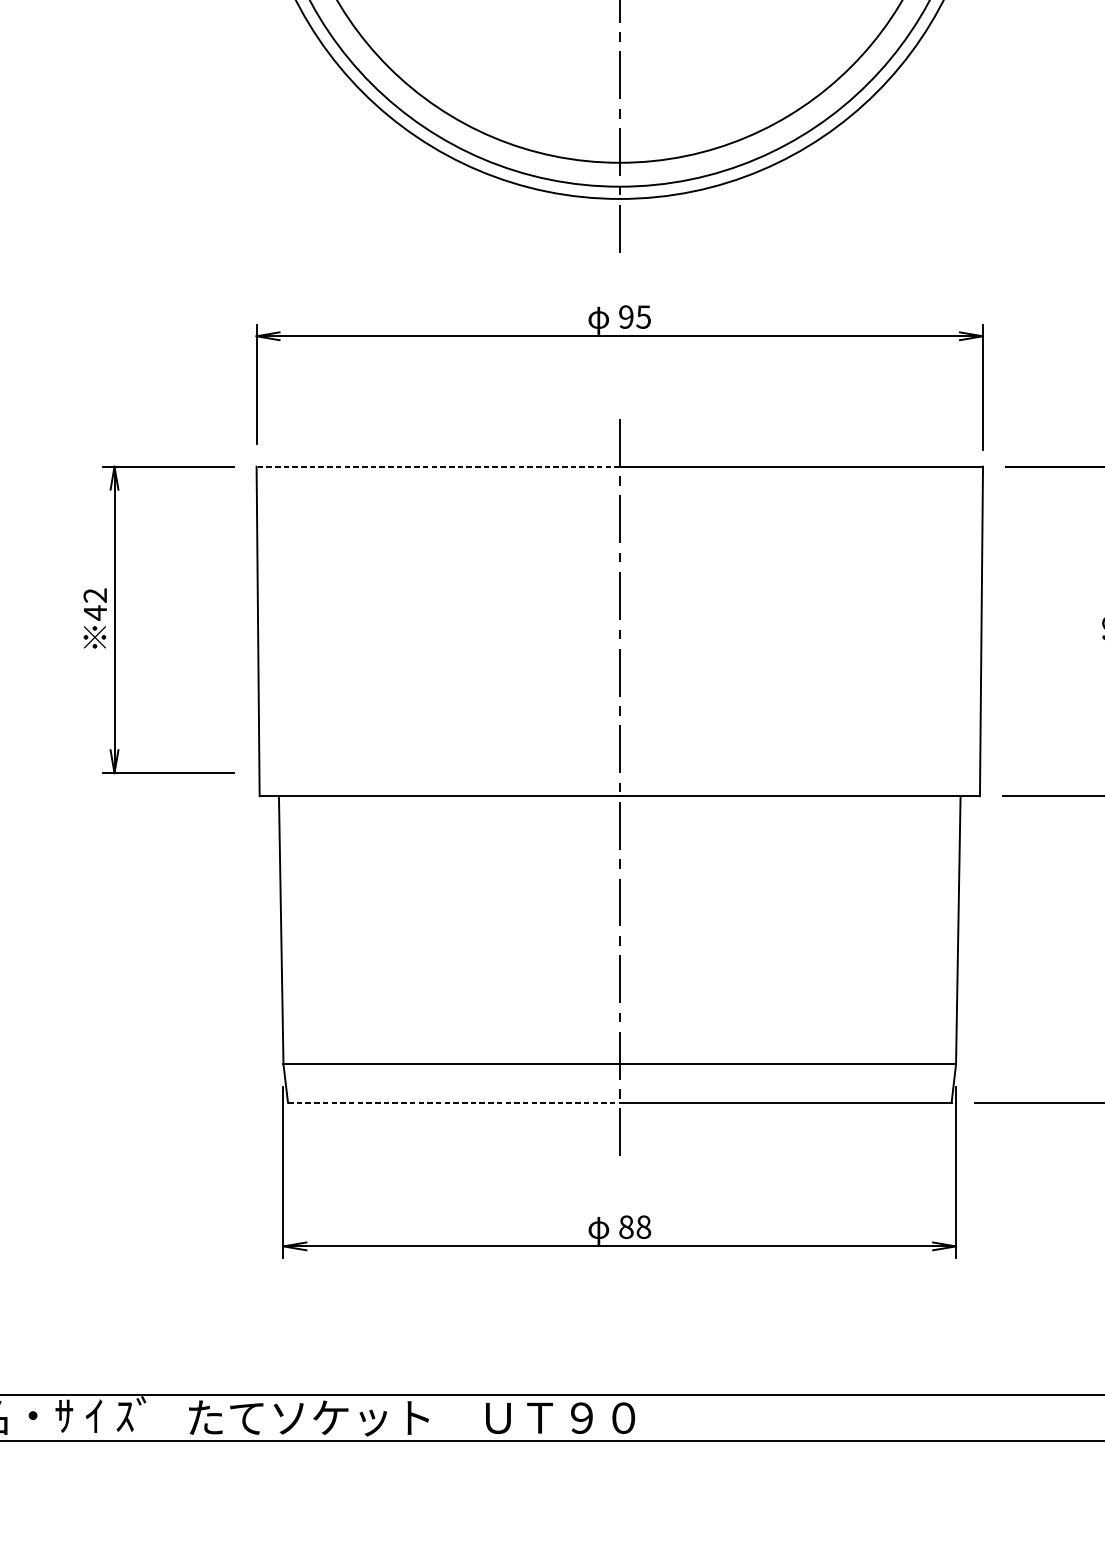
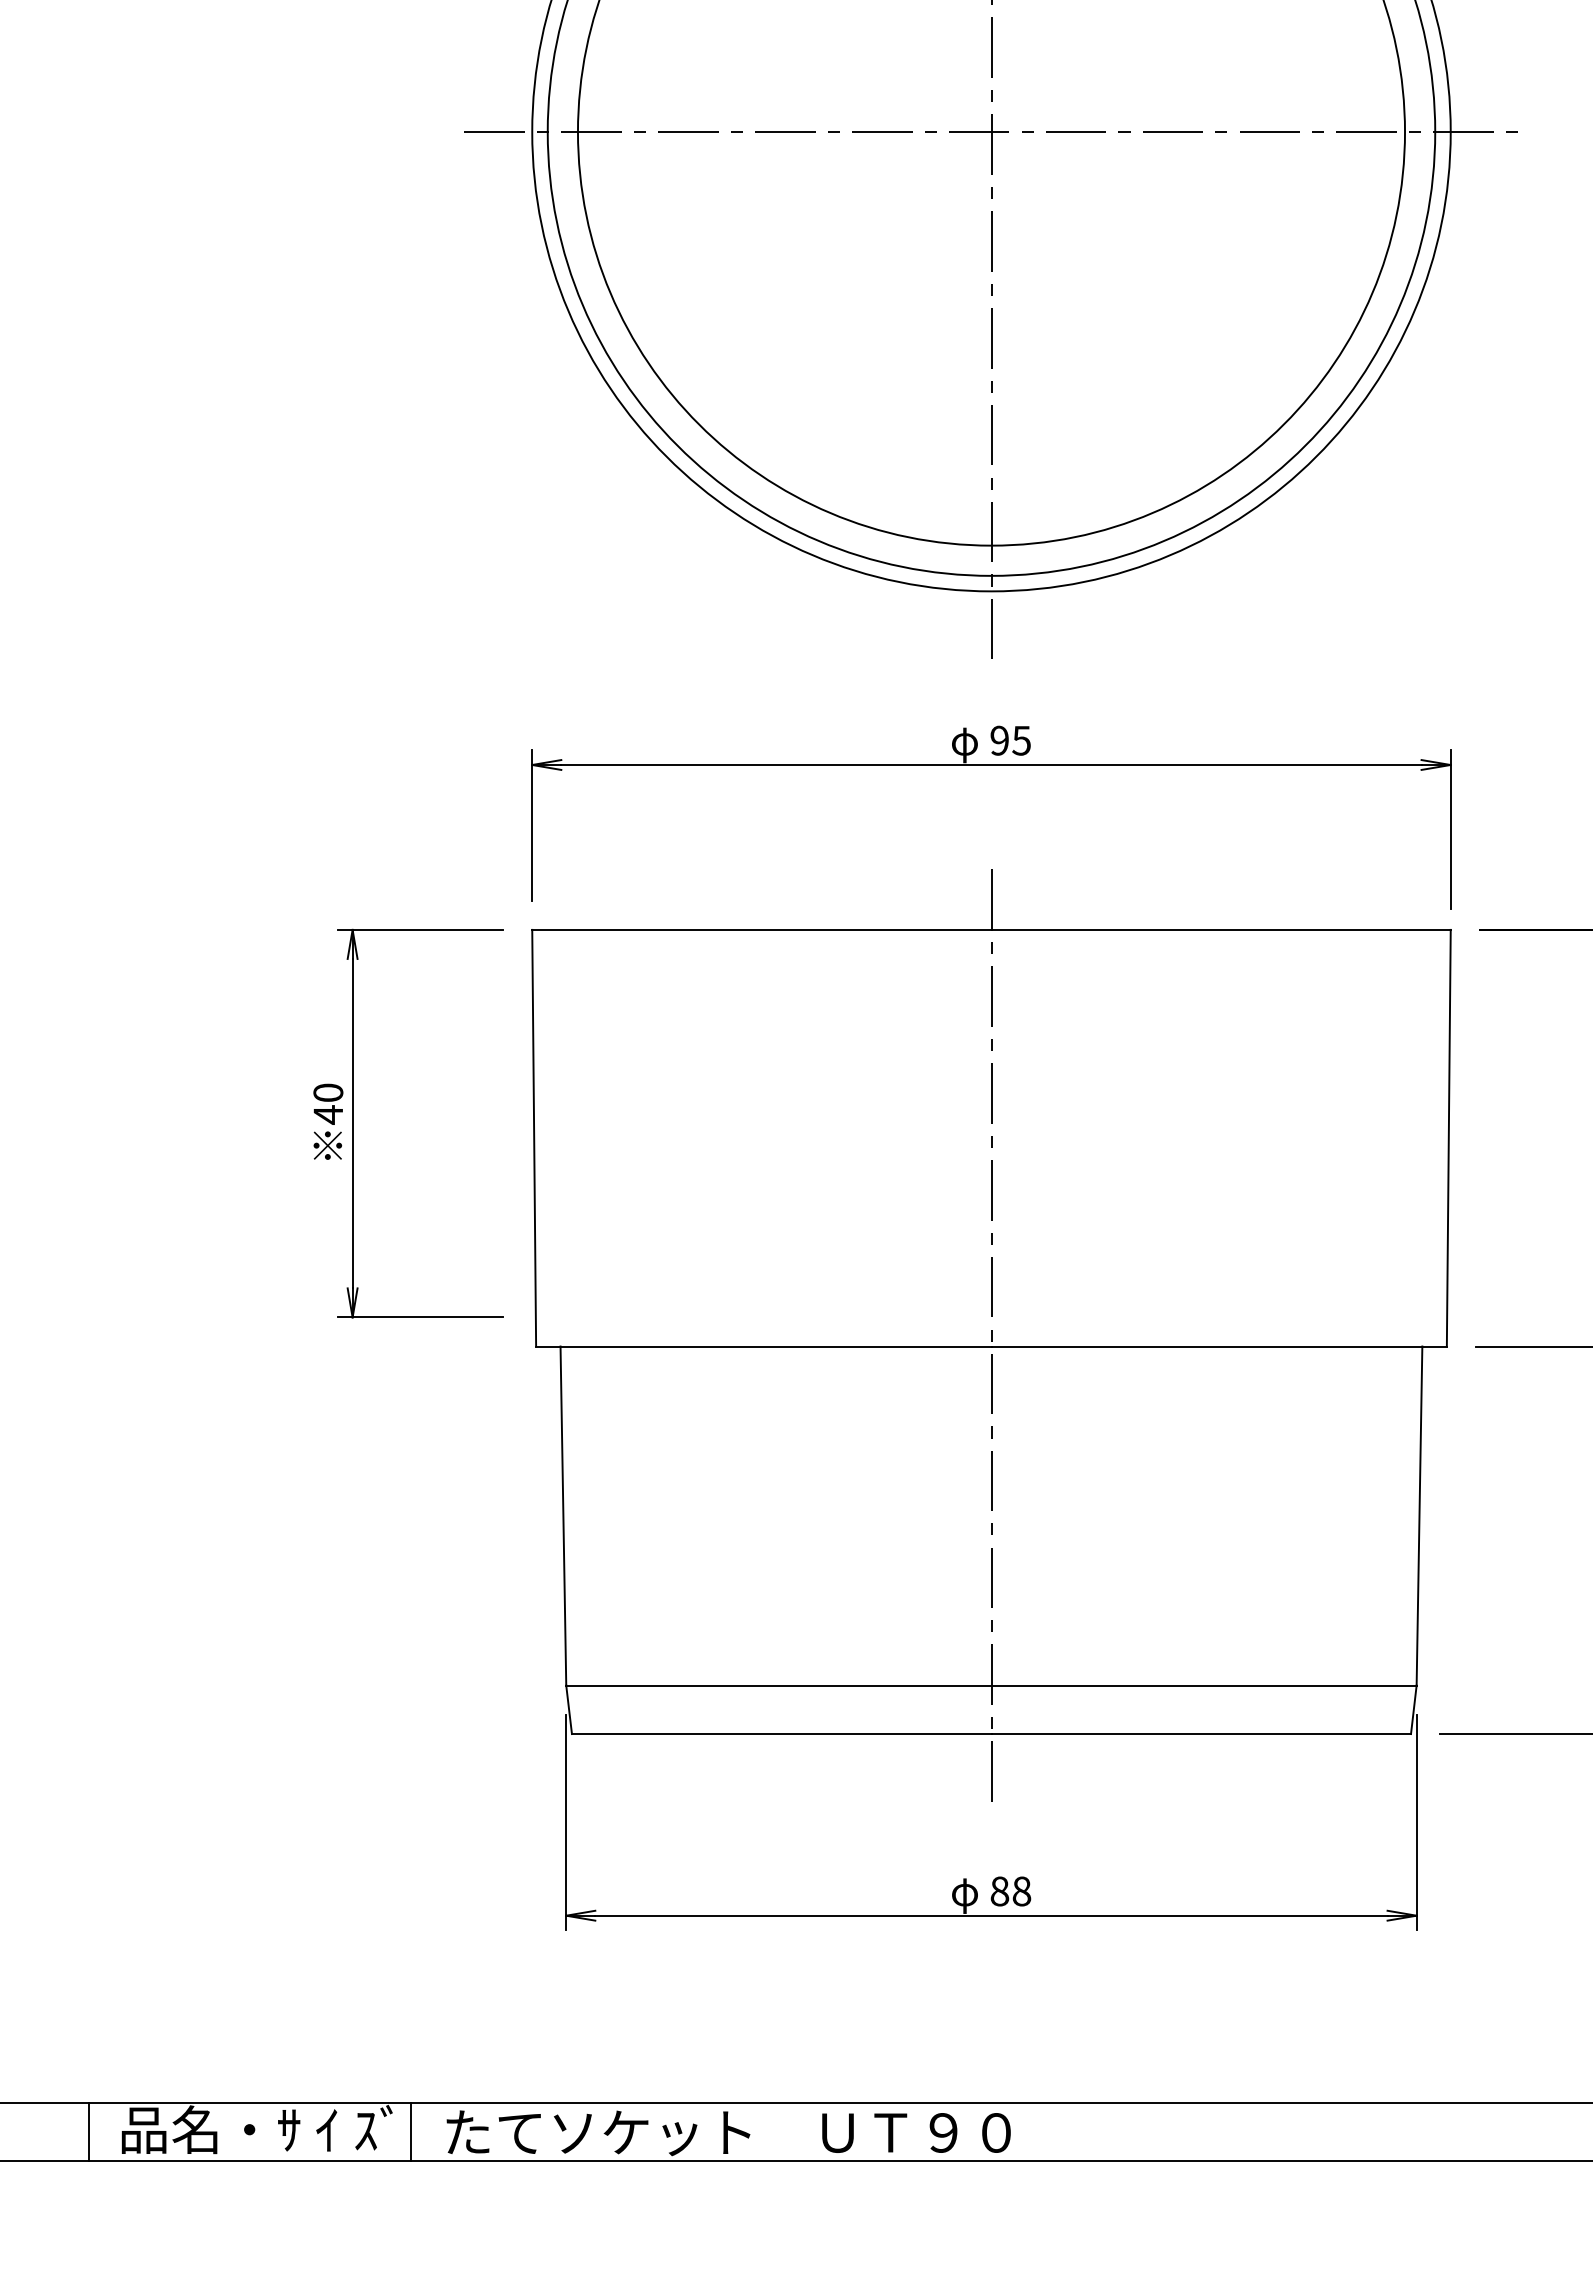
line: (437, 466) -> (761, 929), dashed -> solid
text: (95, 595) -> (328, 1092), 42 -> 40
line: (453, 1103) -> (781, 1734), dashed -> solid
line: (161, 1417) -> (411, 2132), added

